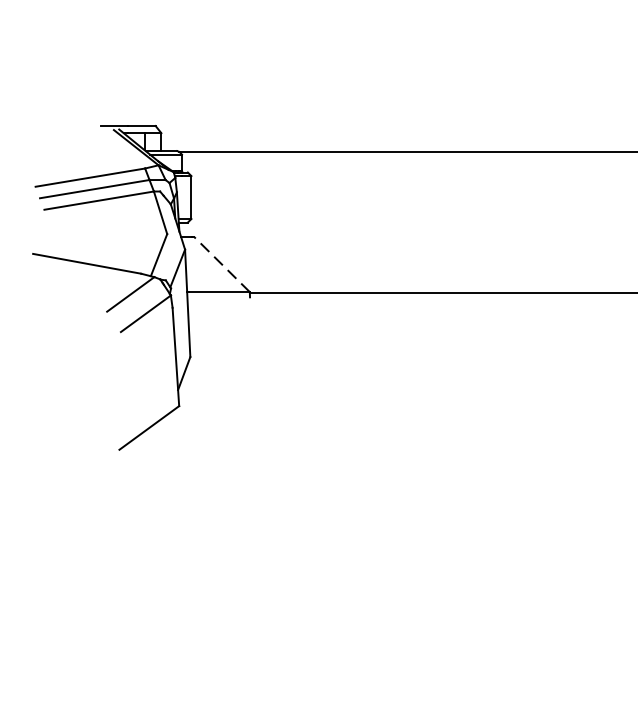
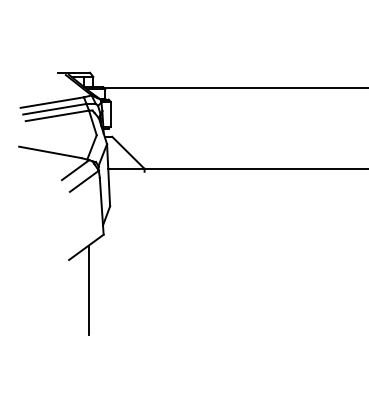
line: (222, 263) -> (128, 152), dashed -> solid
line: (152, 502) -> (88, 290), added

